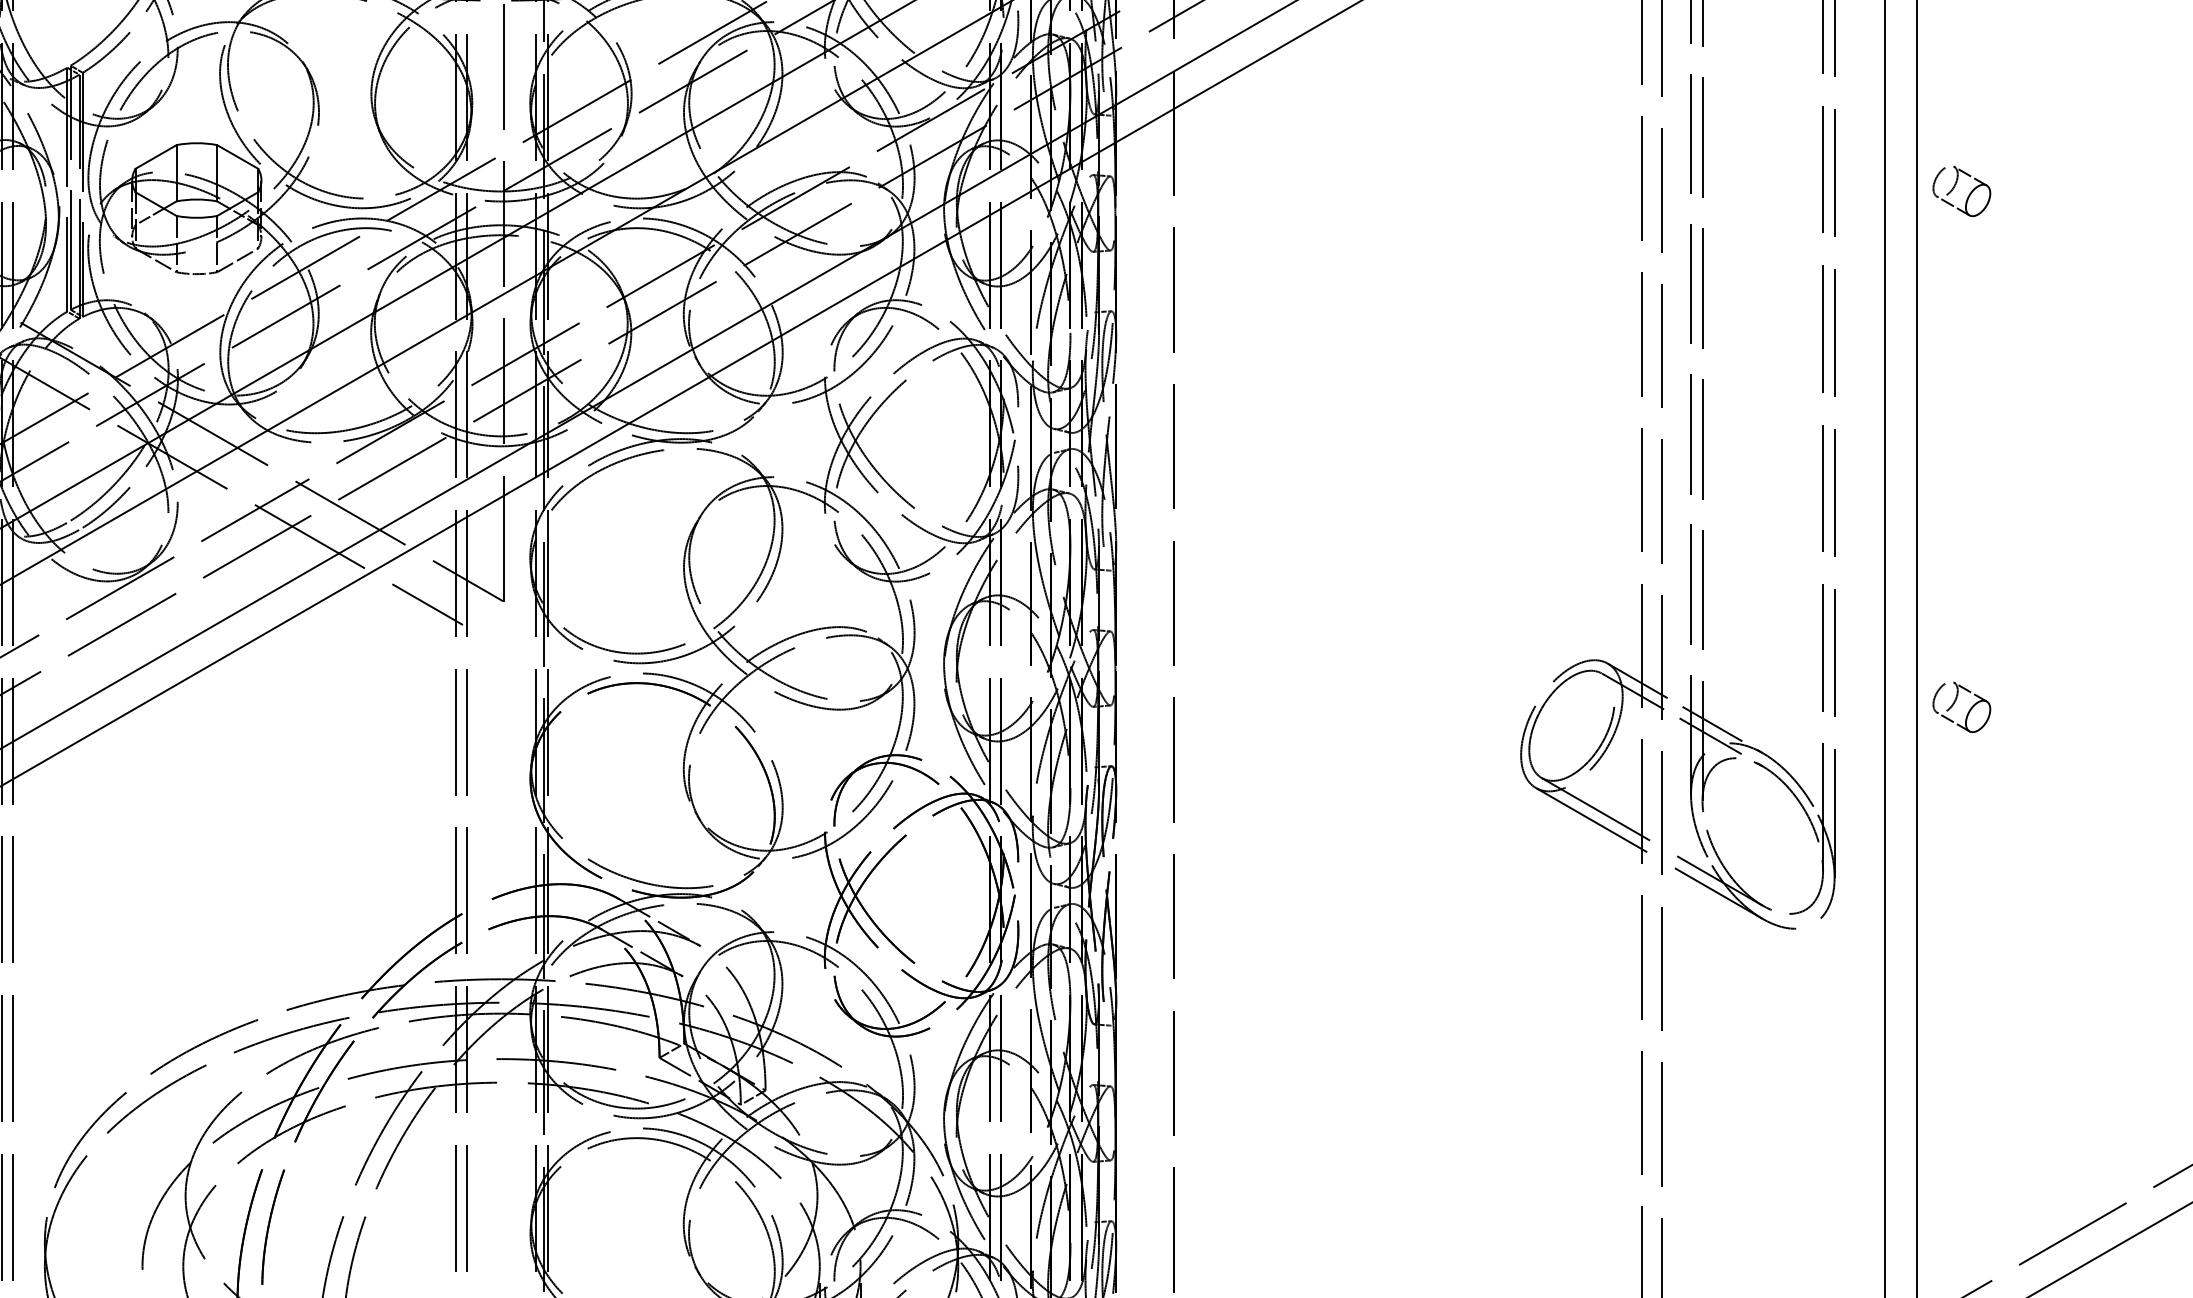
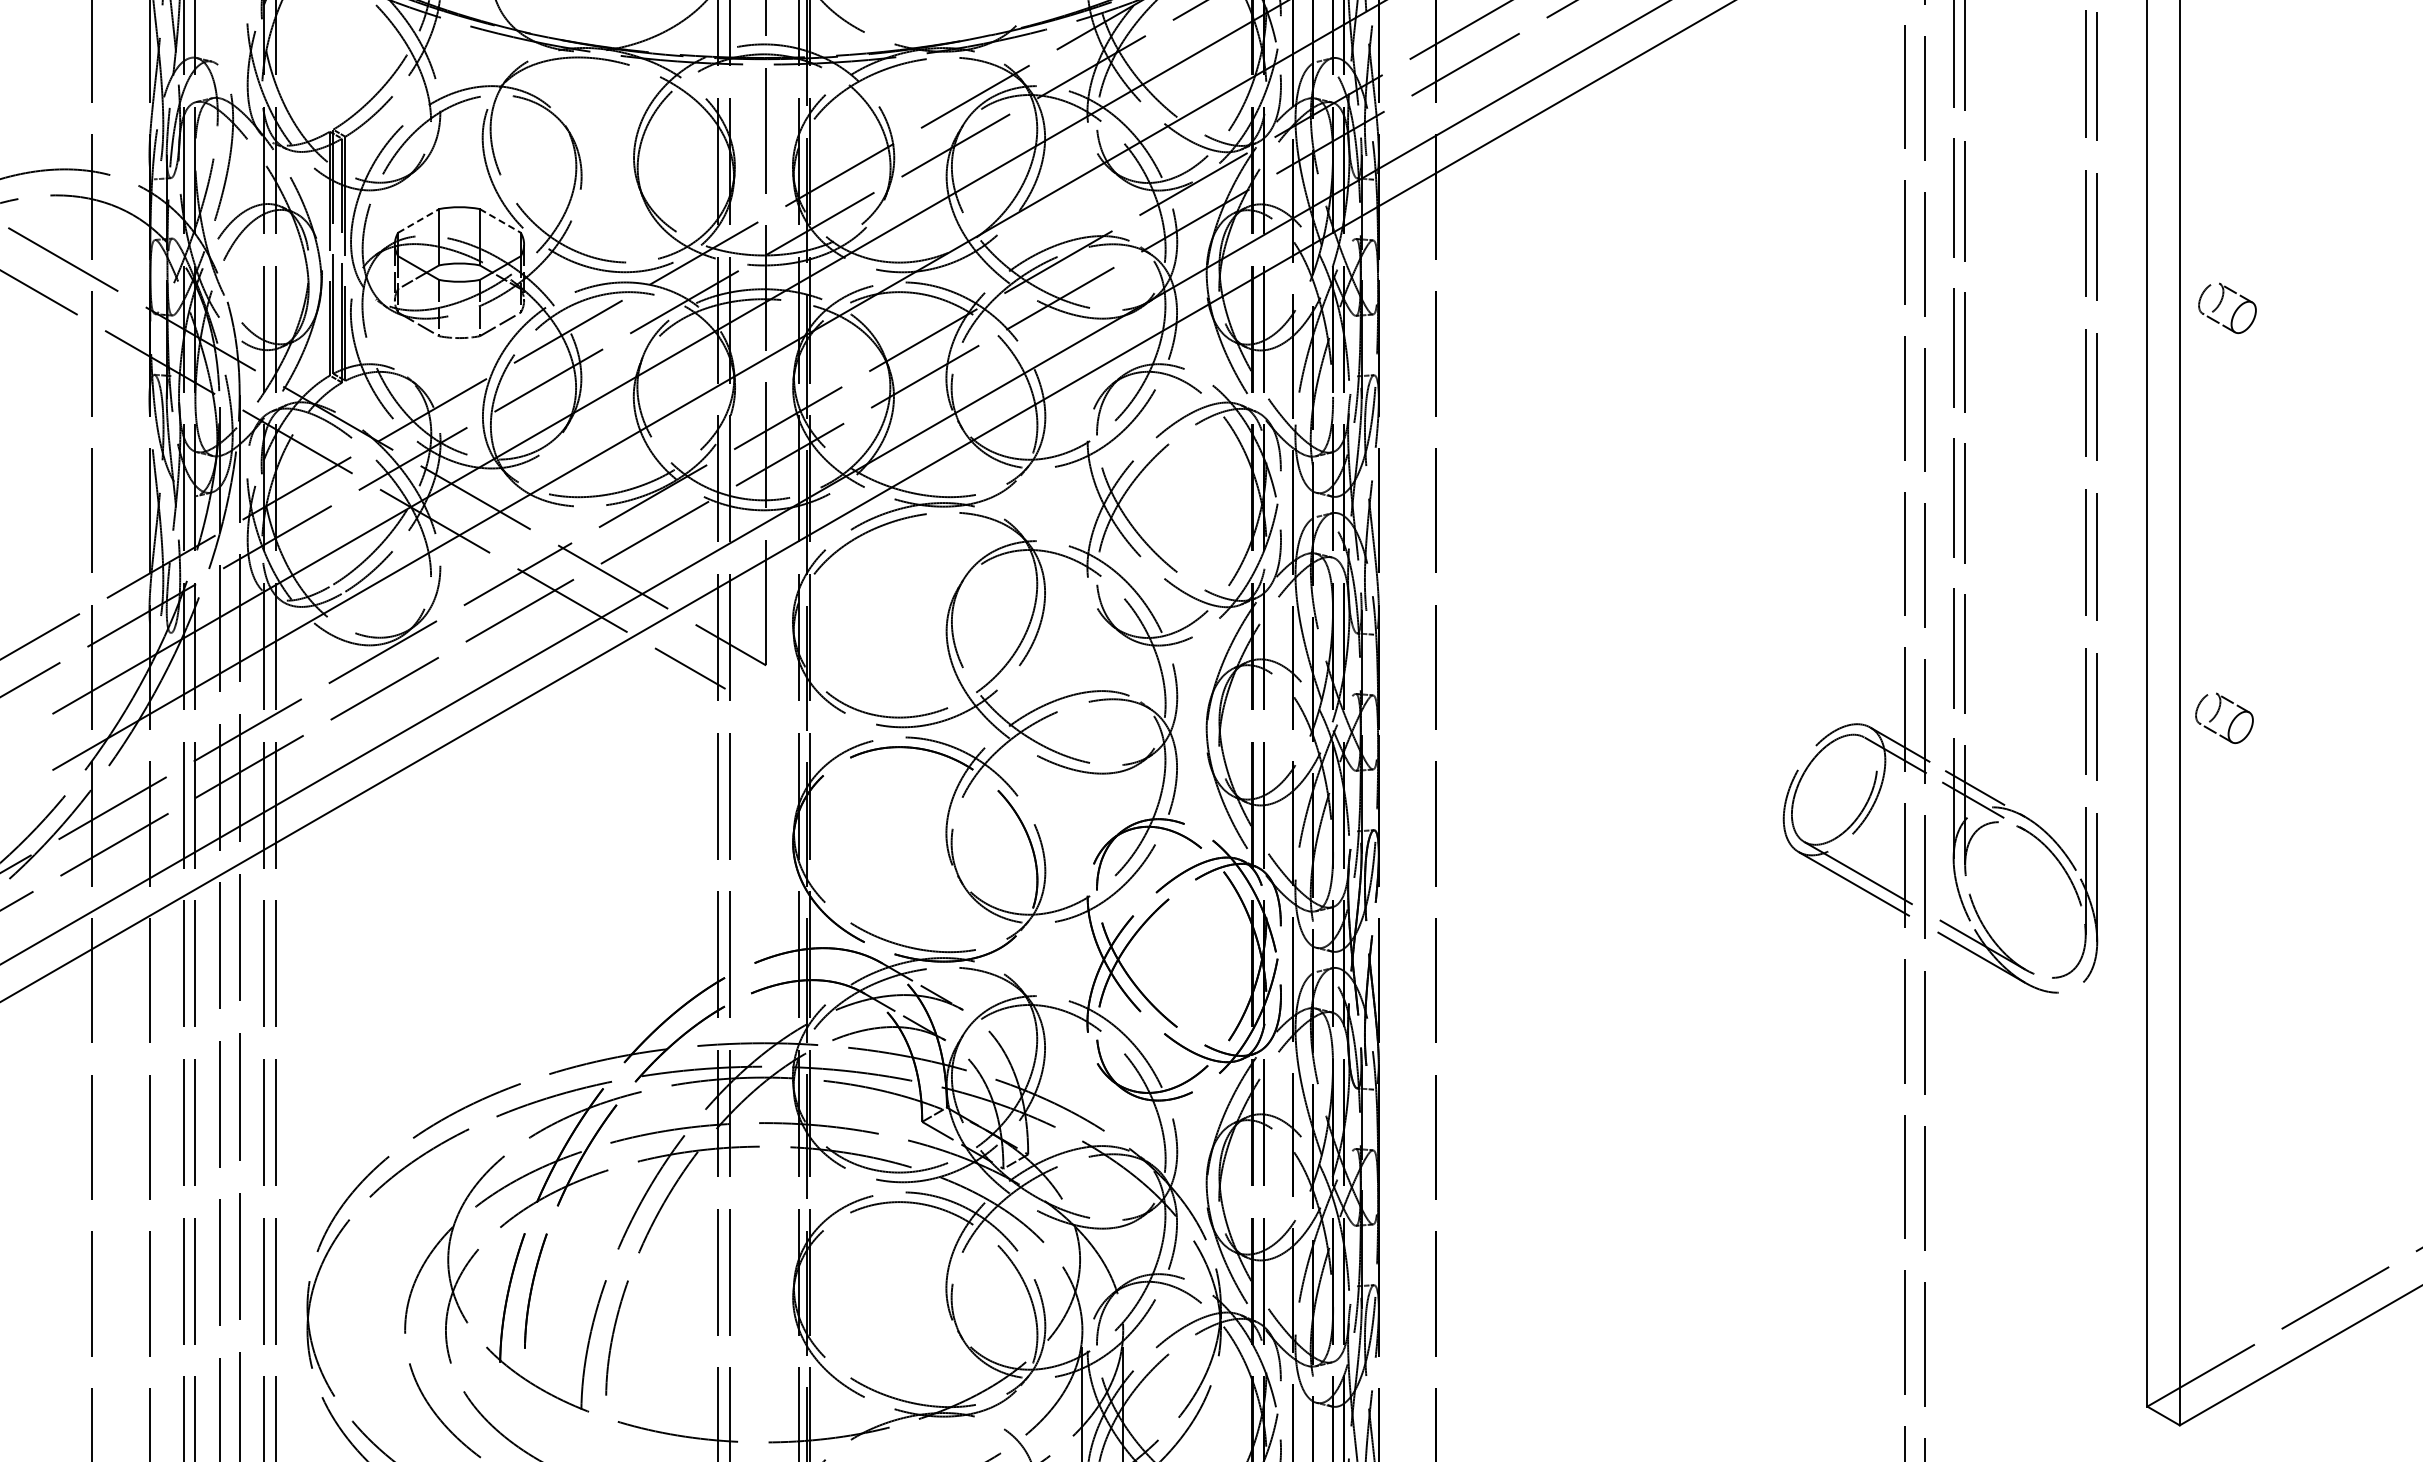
line: (155, 156) -> (418, 220), solid -> dashed
line: (237, 156) -> (500, 220), solid -> dashed
part: (1968, 194) -> (2234, 311), moved
part: (1968, 710) -> (2231, 721), moved

